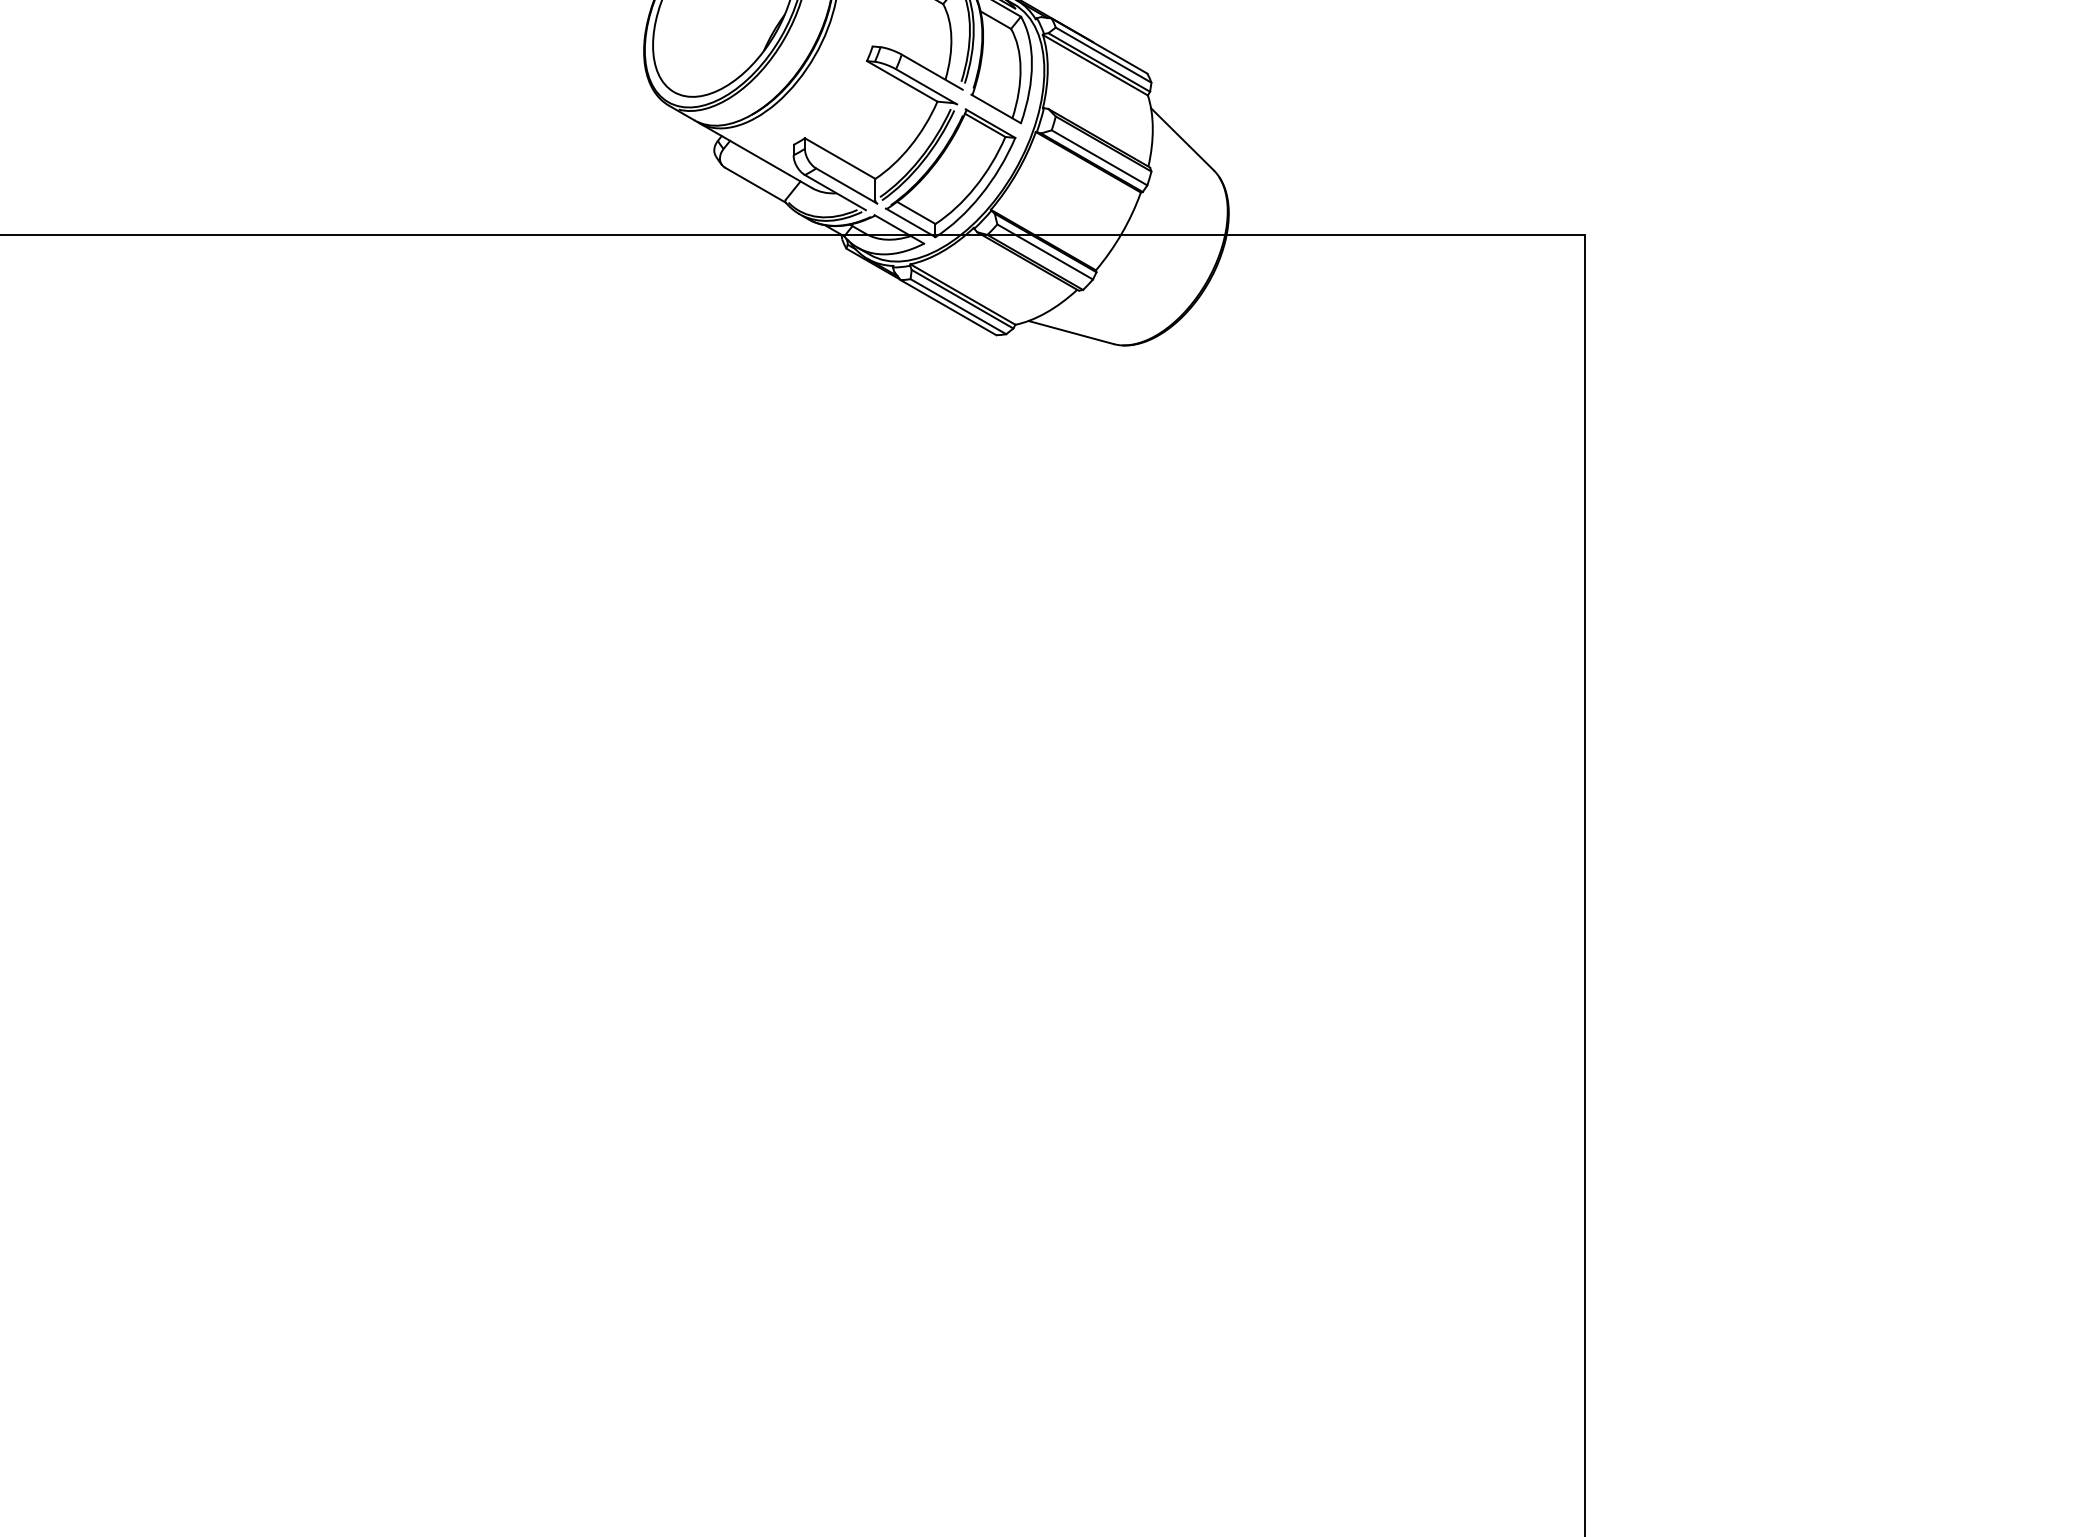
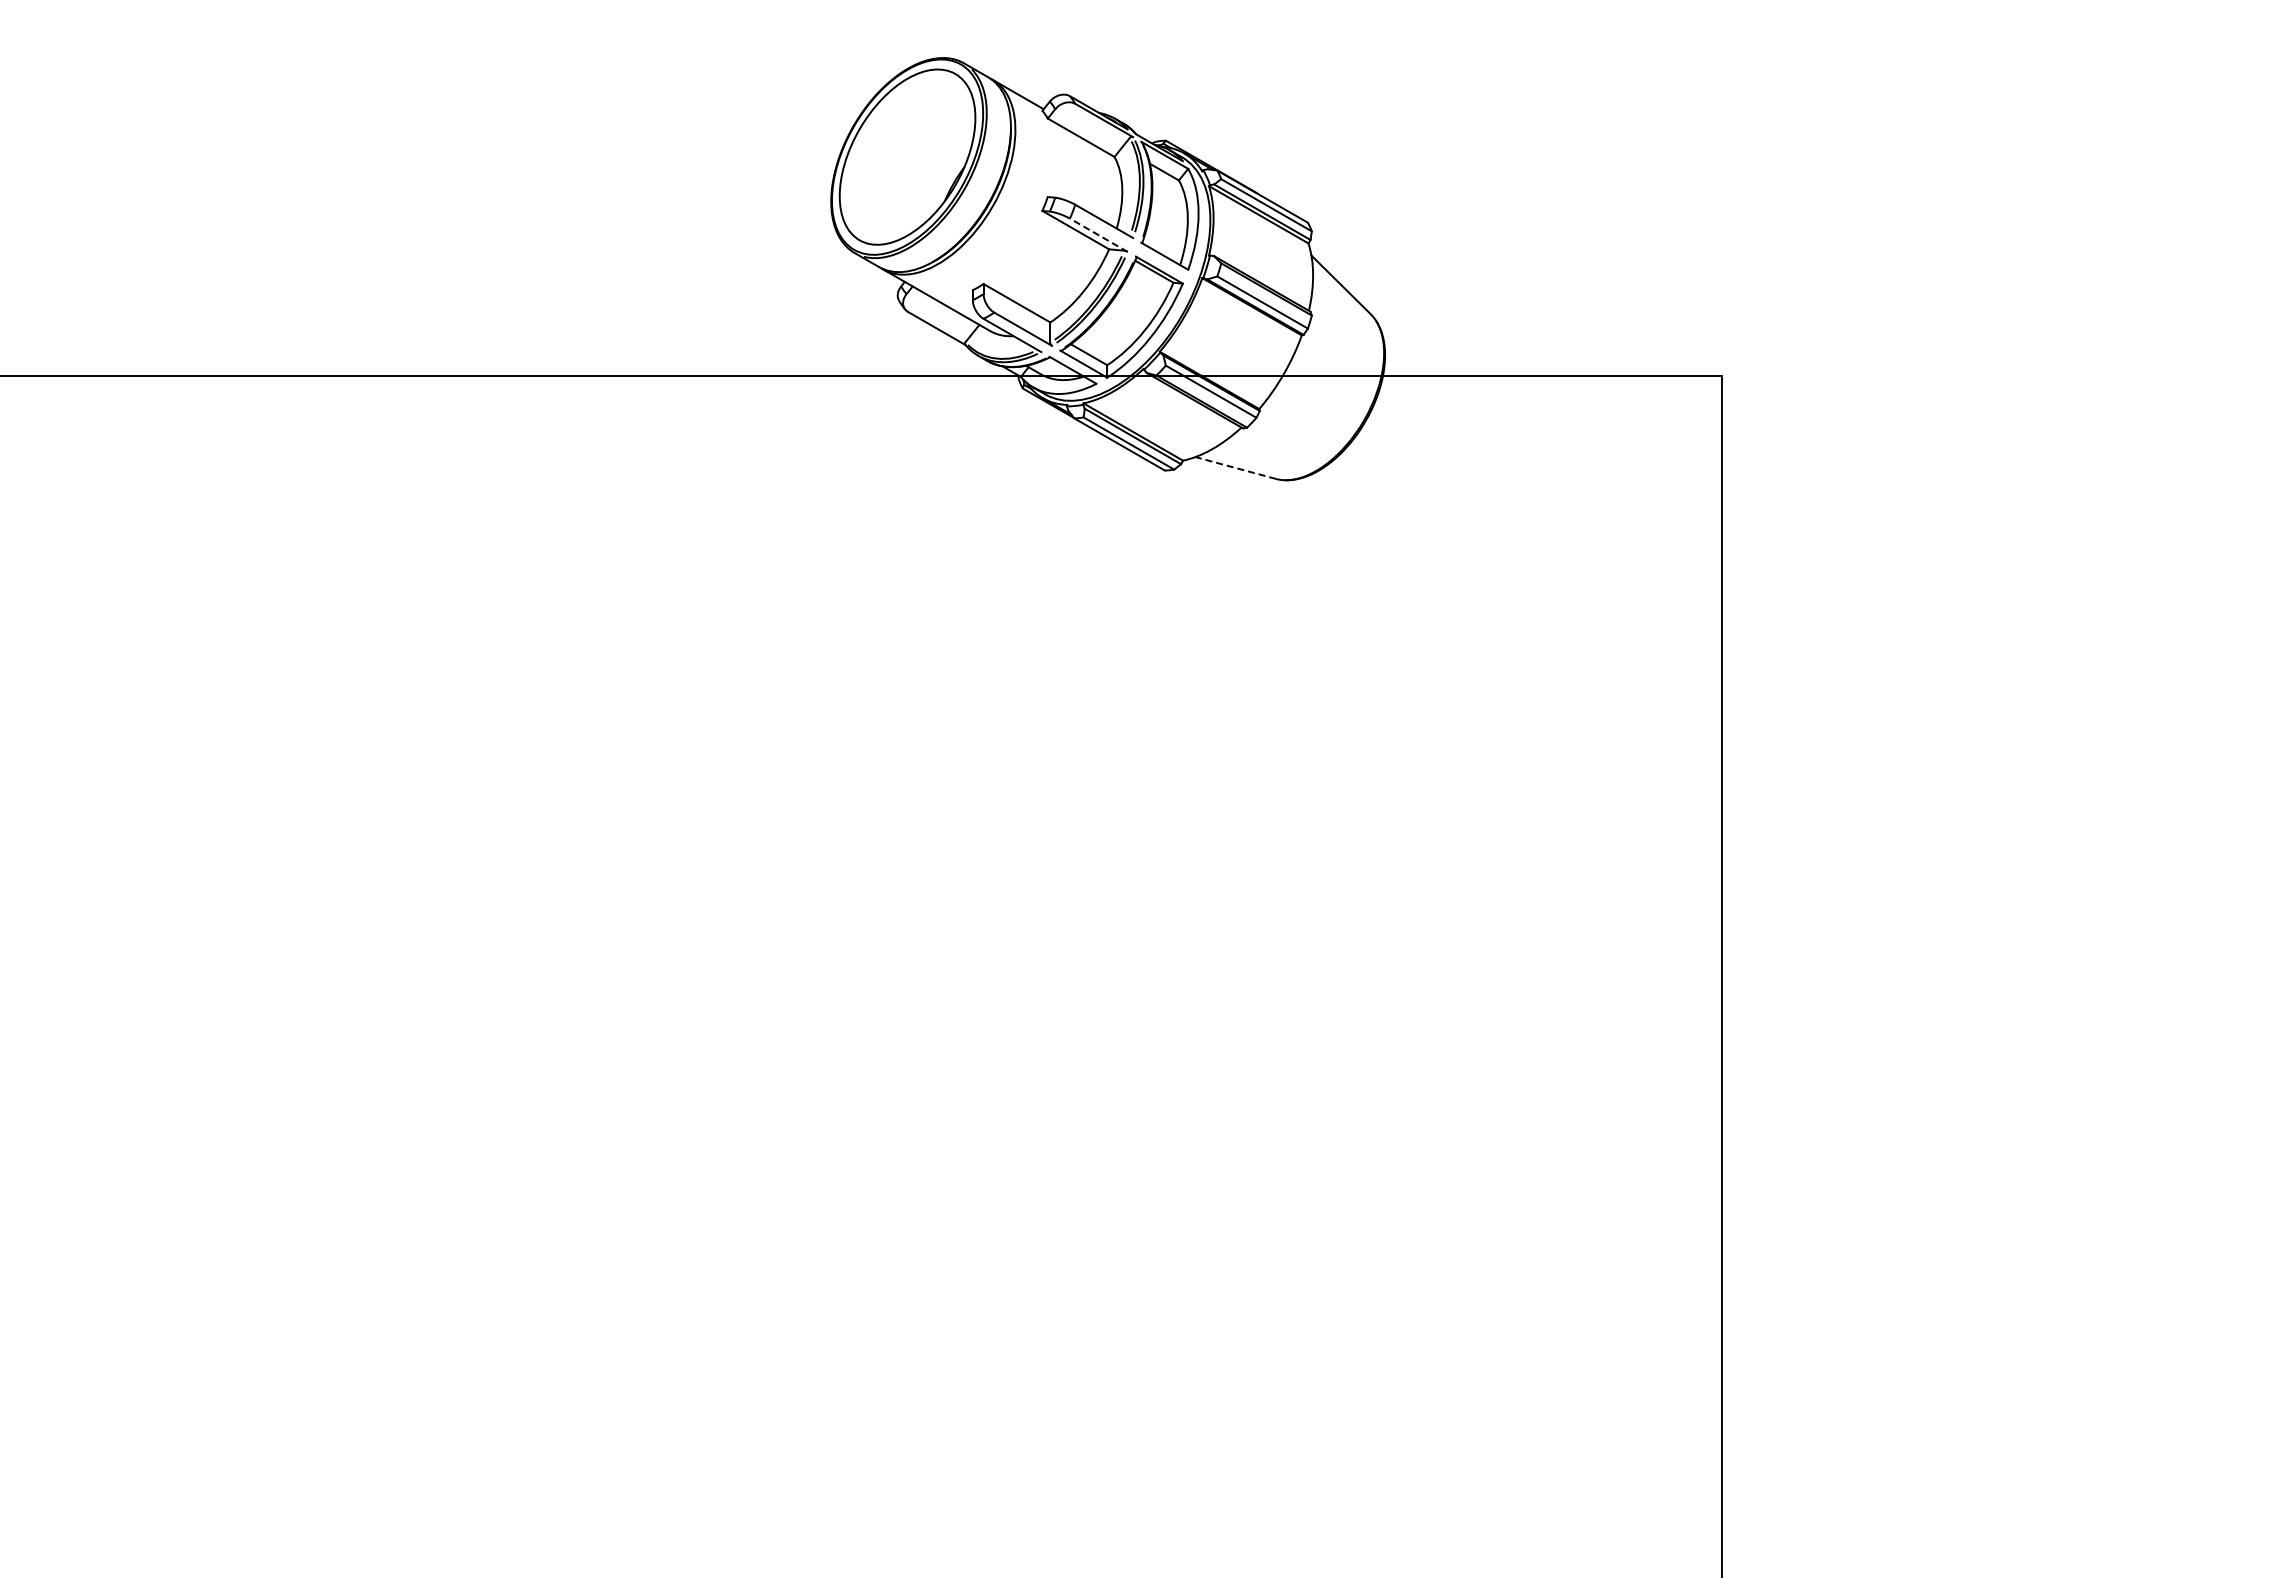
line: (926, 87) -> (1098, 235), solid -> dashed
line: (1070, 333) -> (1235, 468), solid -> dashed

